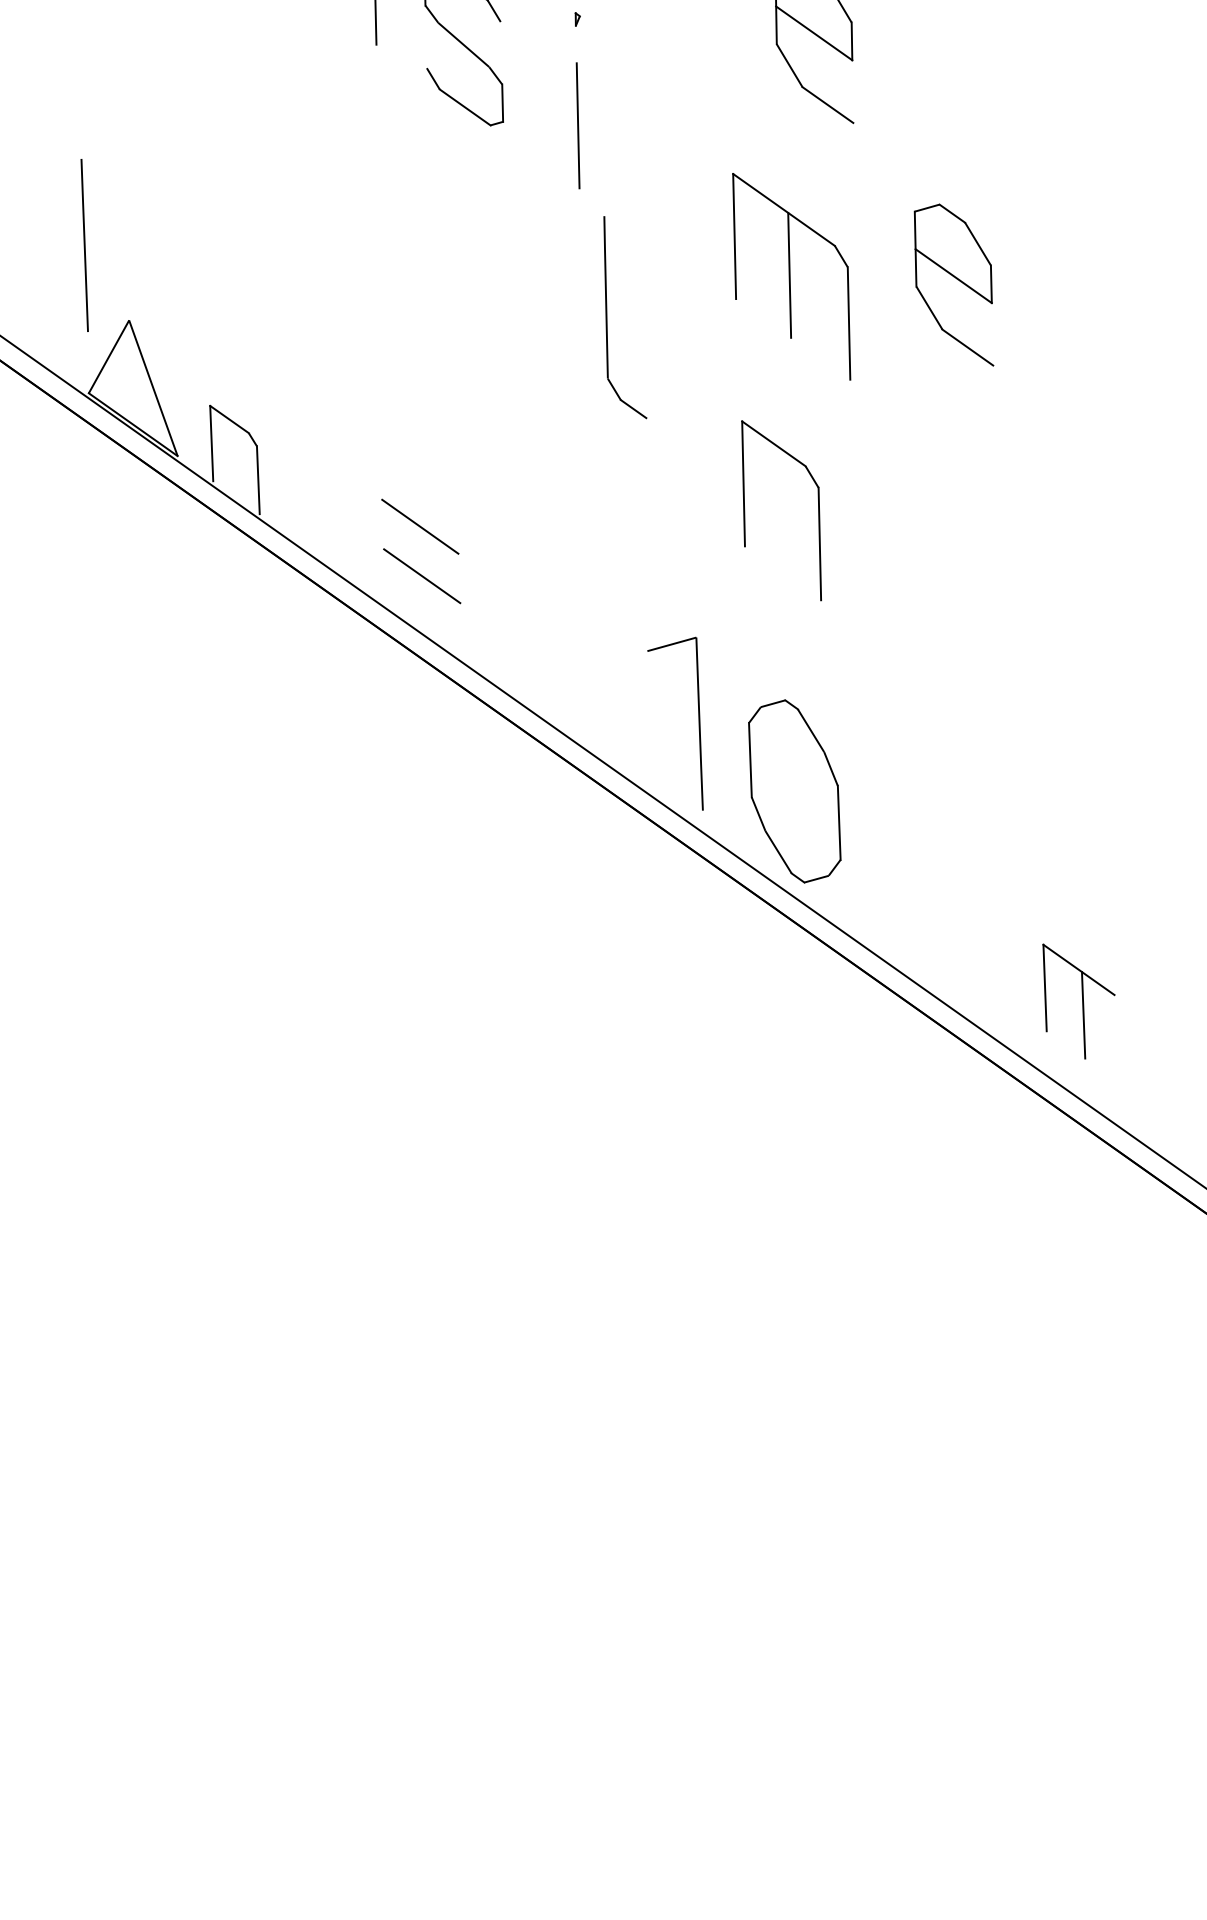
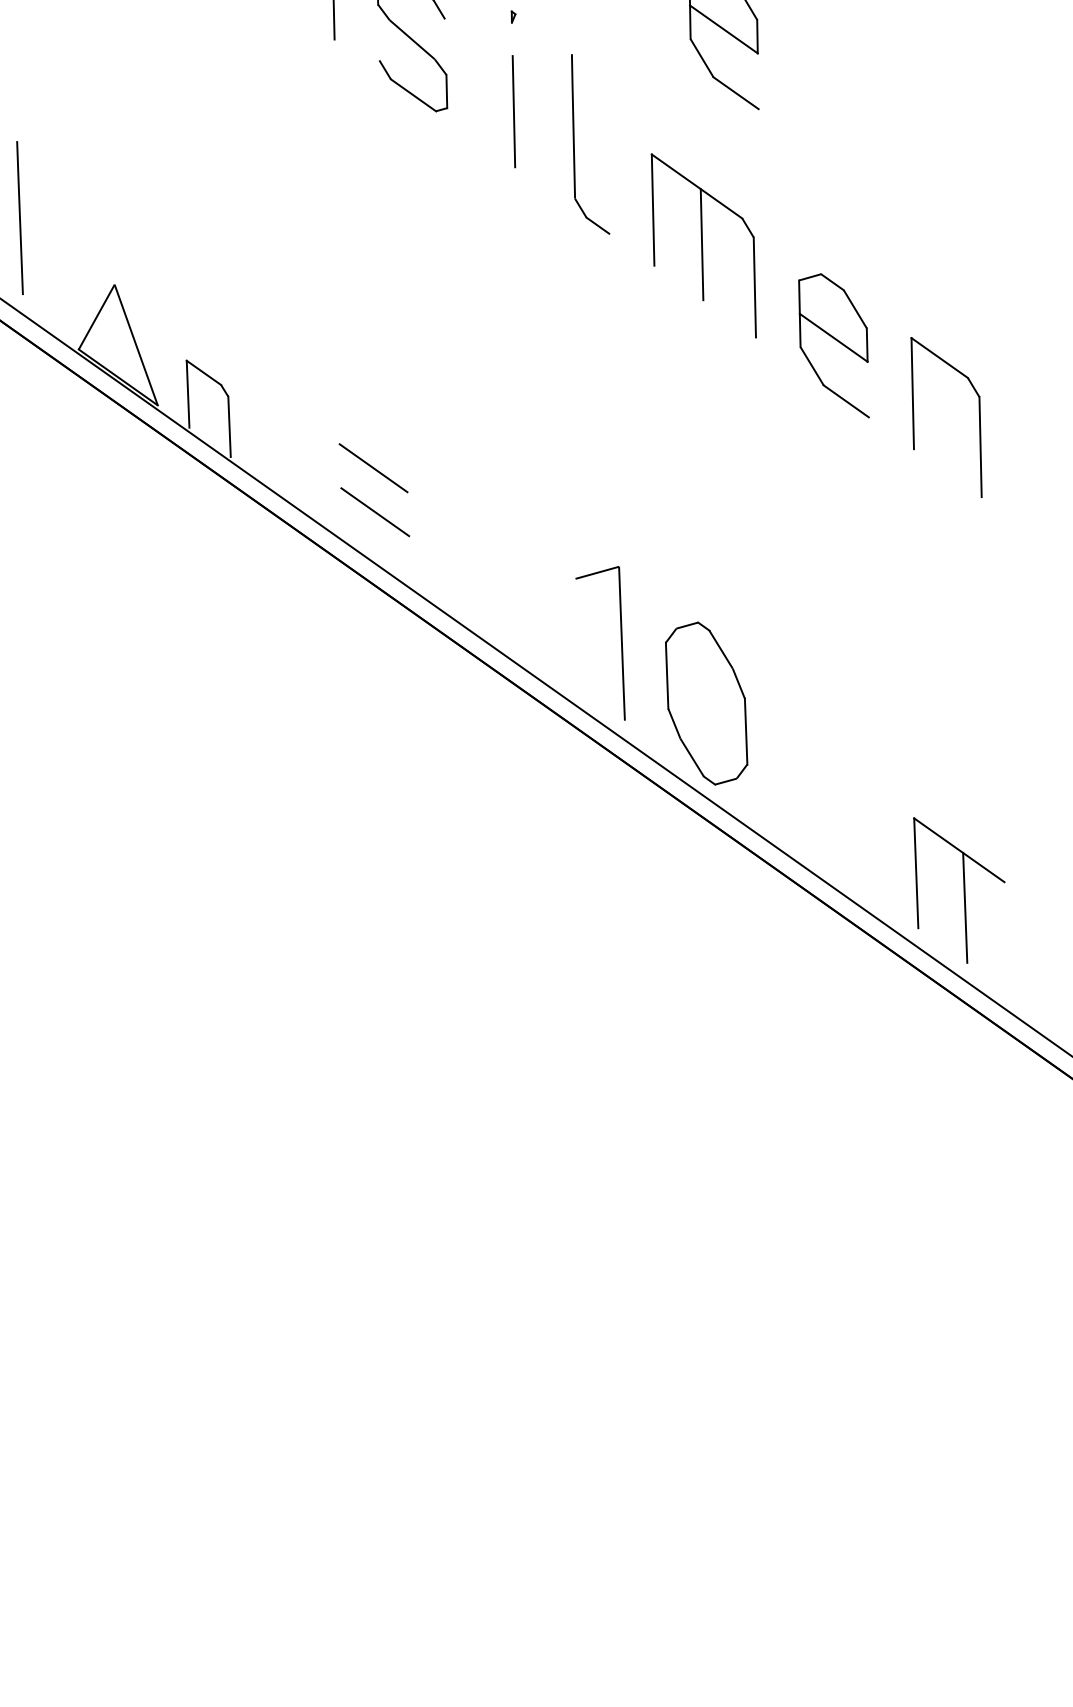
line: (84, 245) -> (19, 218), moved
part: (953, 284) -> (833, 345), moved
part: (607, 317) -> (574, 144), moved
part: (745, 510) -> (914, 417), moved
part: (1078, 1001) -> (958, 890), size x1.43

